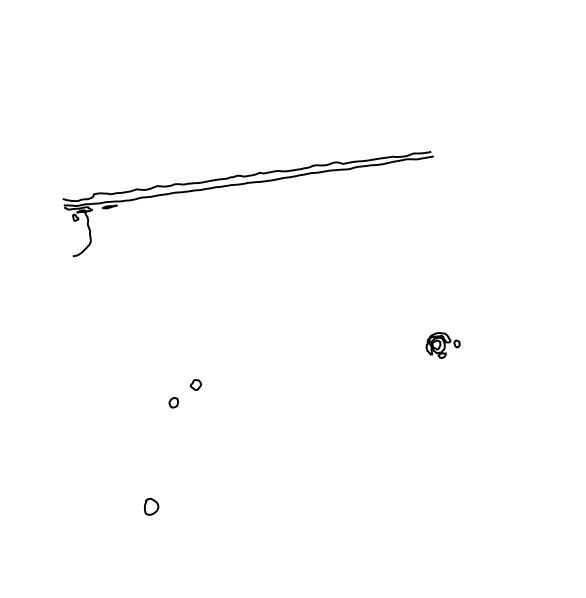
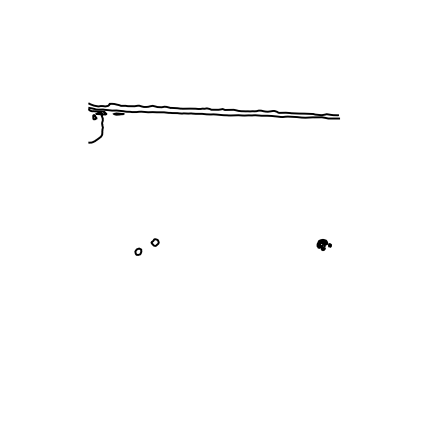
part: (443, 344) -> (324, 244), size x0.6
part: (150, 507) -> (110, 318), removed

